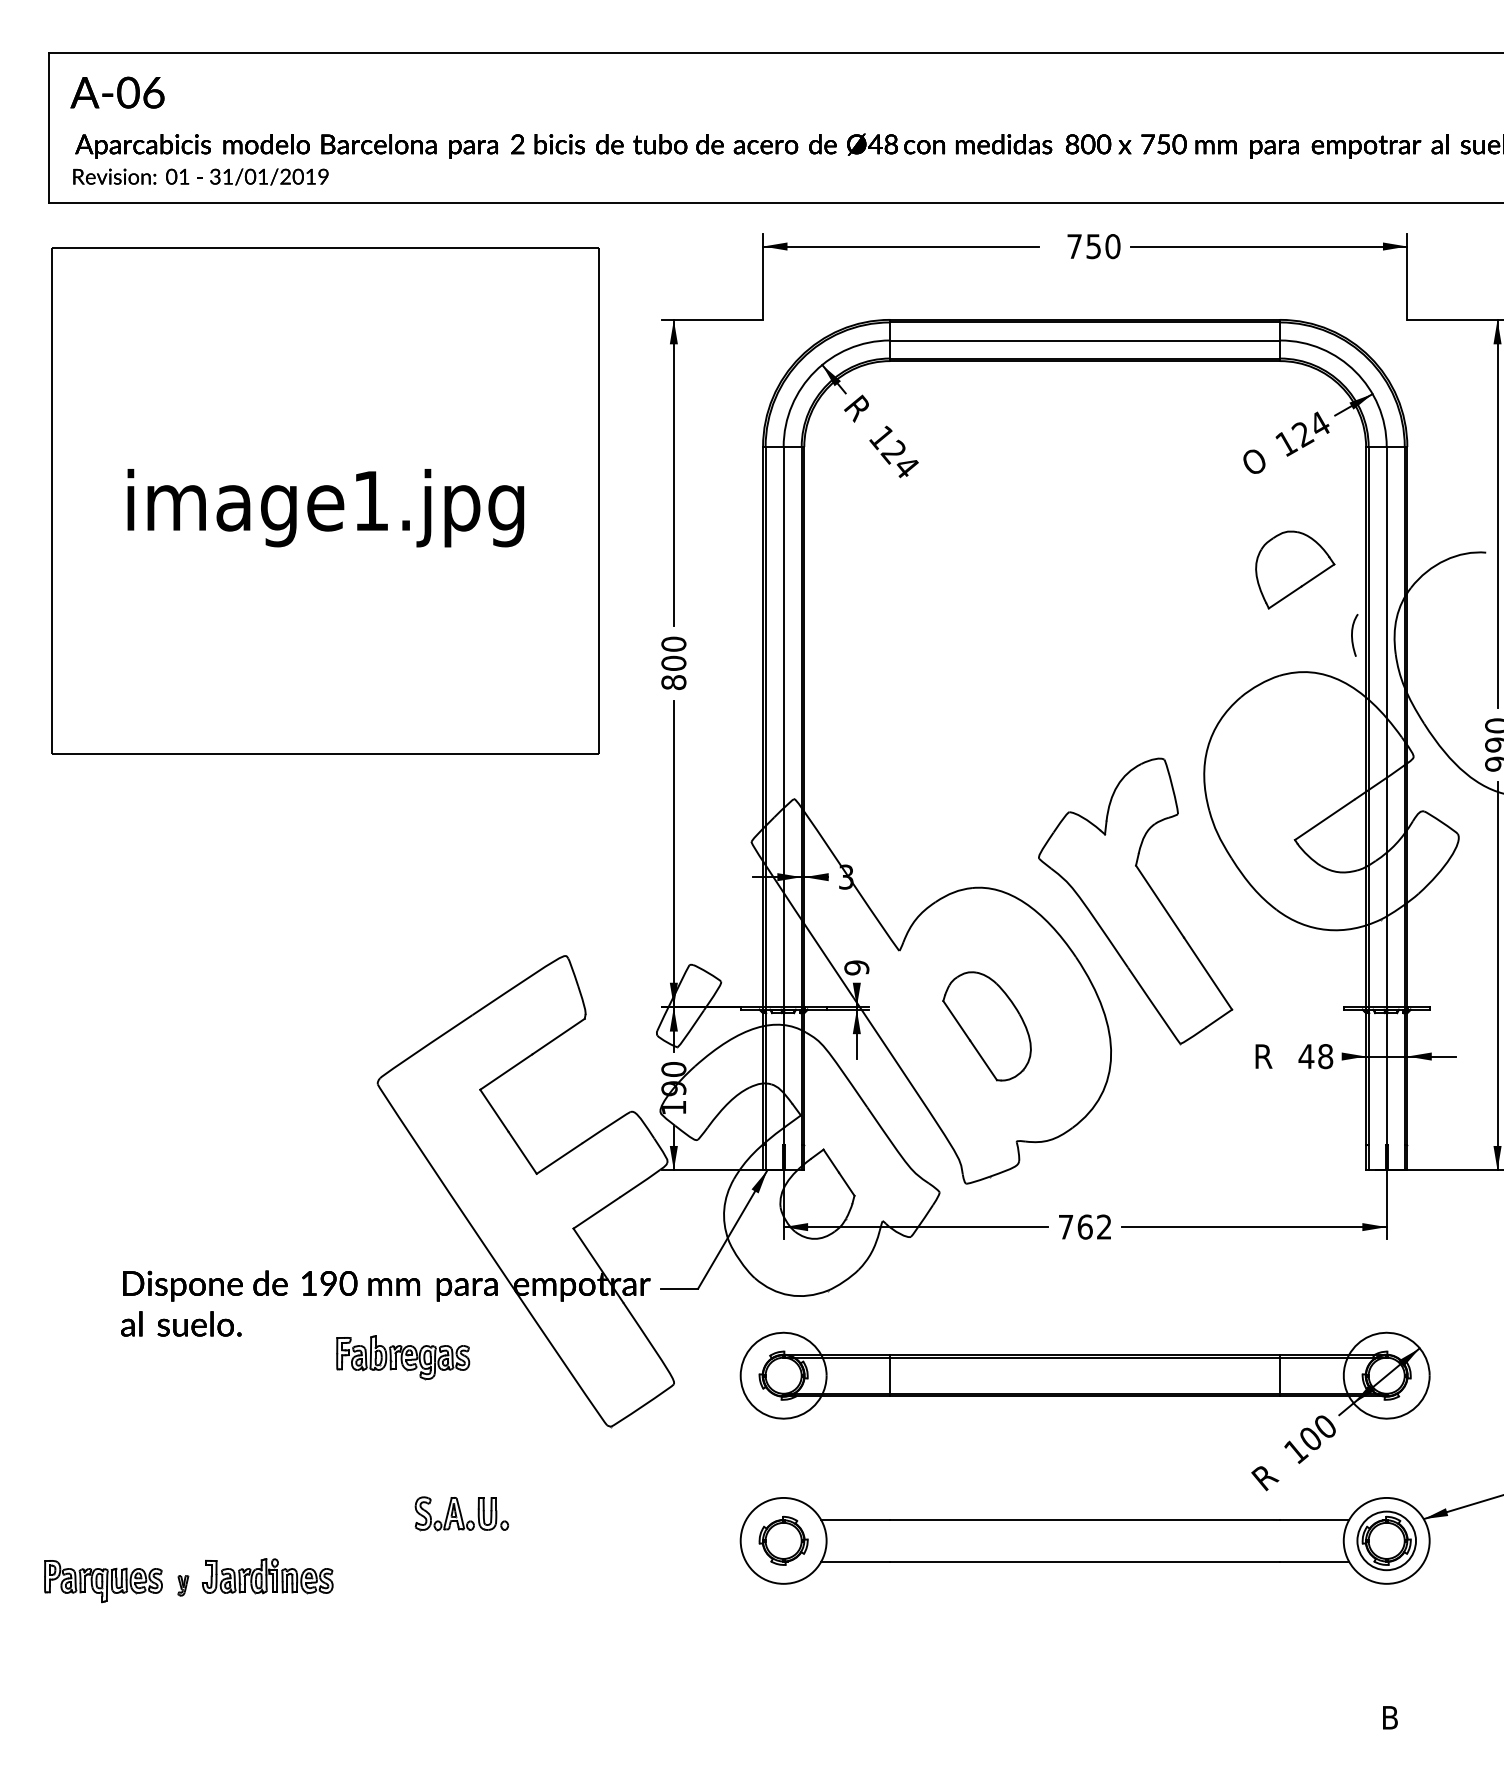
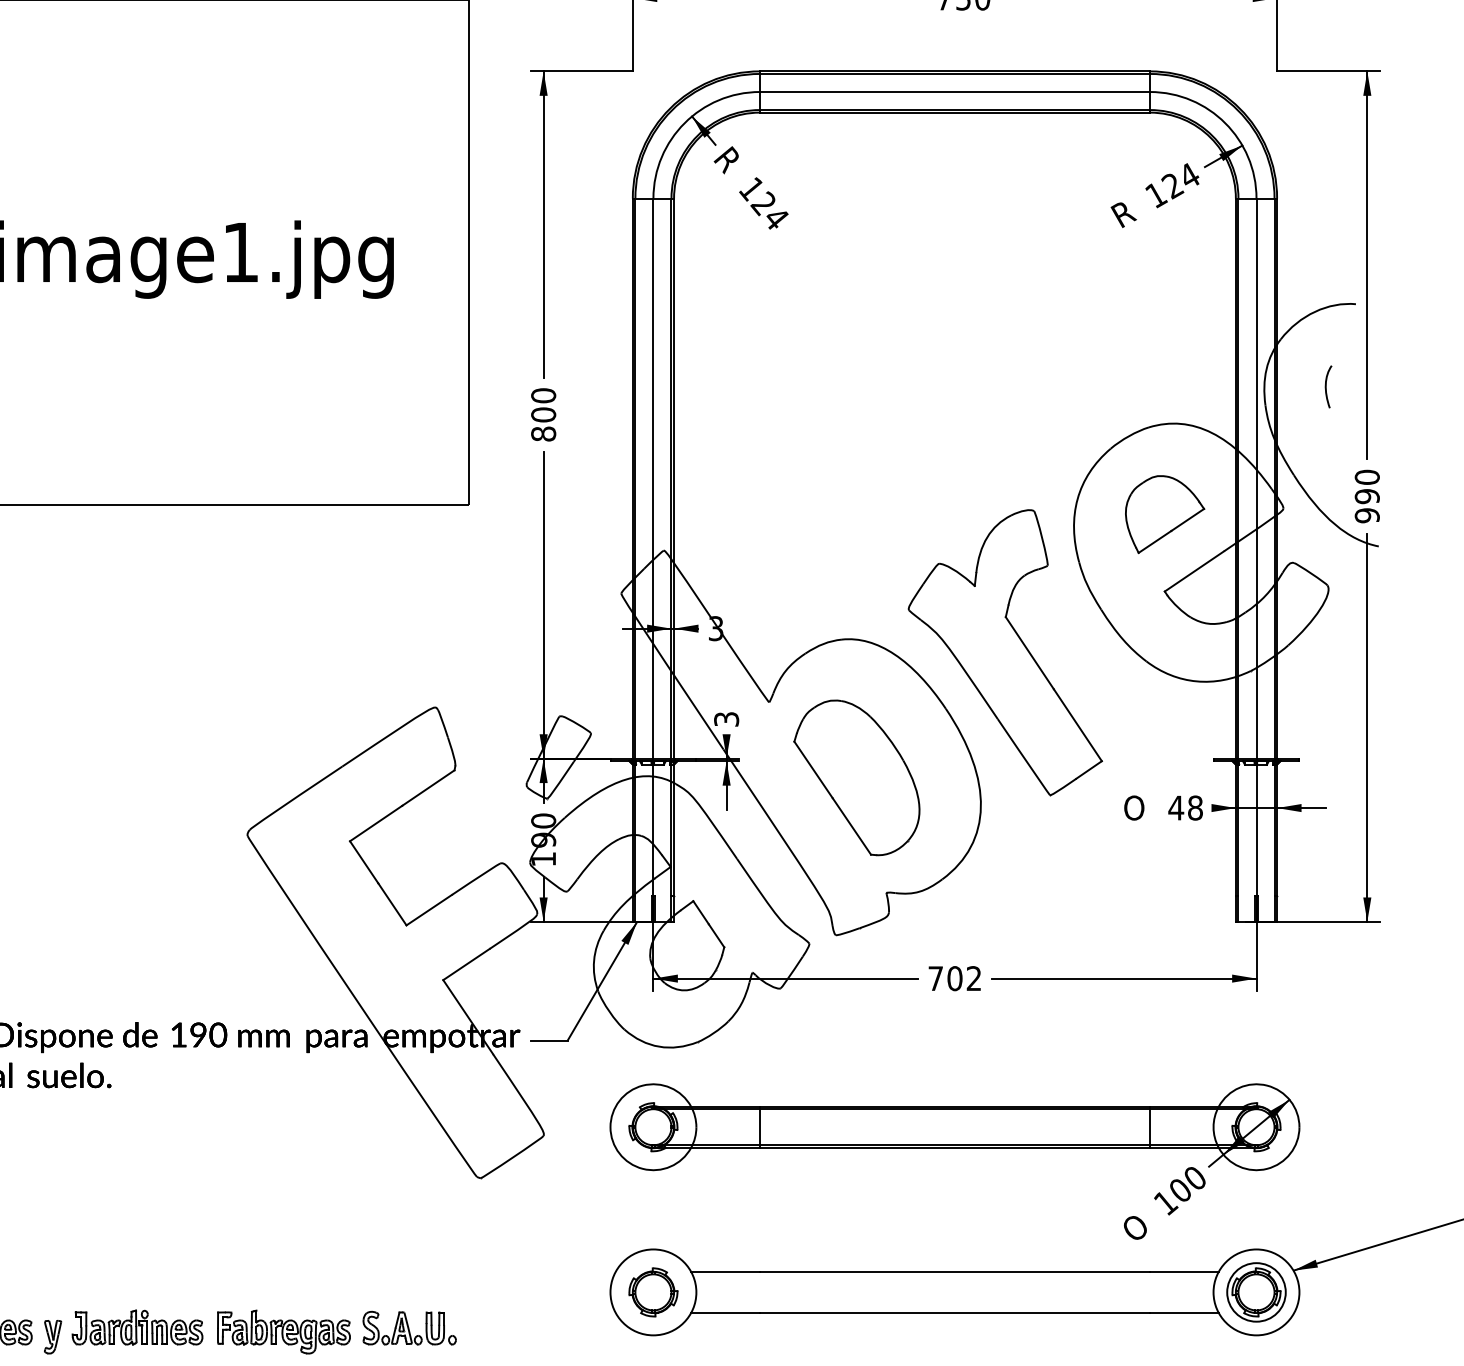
text: (1253, 462) -> (1123, 214), O -> R
part: (1295, 569) -> (1165, 514), moved
curve: (1352, 635) -> (1326, 387), moved
text: (856, 967) -> (726, 719), 9 -> 3
part: (986, 1026) -> (856, 778), size x1.43
text: (1264, 1056) -> (1134, 808), R -> O
text: (1084, 1226) -> (954, 978), 762 -> 702
part: (403, 1357) -> (284, 1332), moved
text: (1265, 1477) -> (1135, 1229), R -> O
part: (461, 1513) -> (409, 1328), moved
part: (183, 1585) -> (53, 1337), size x1.67

